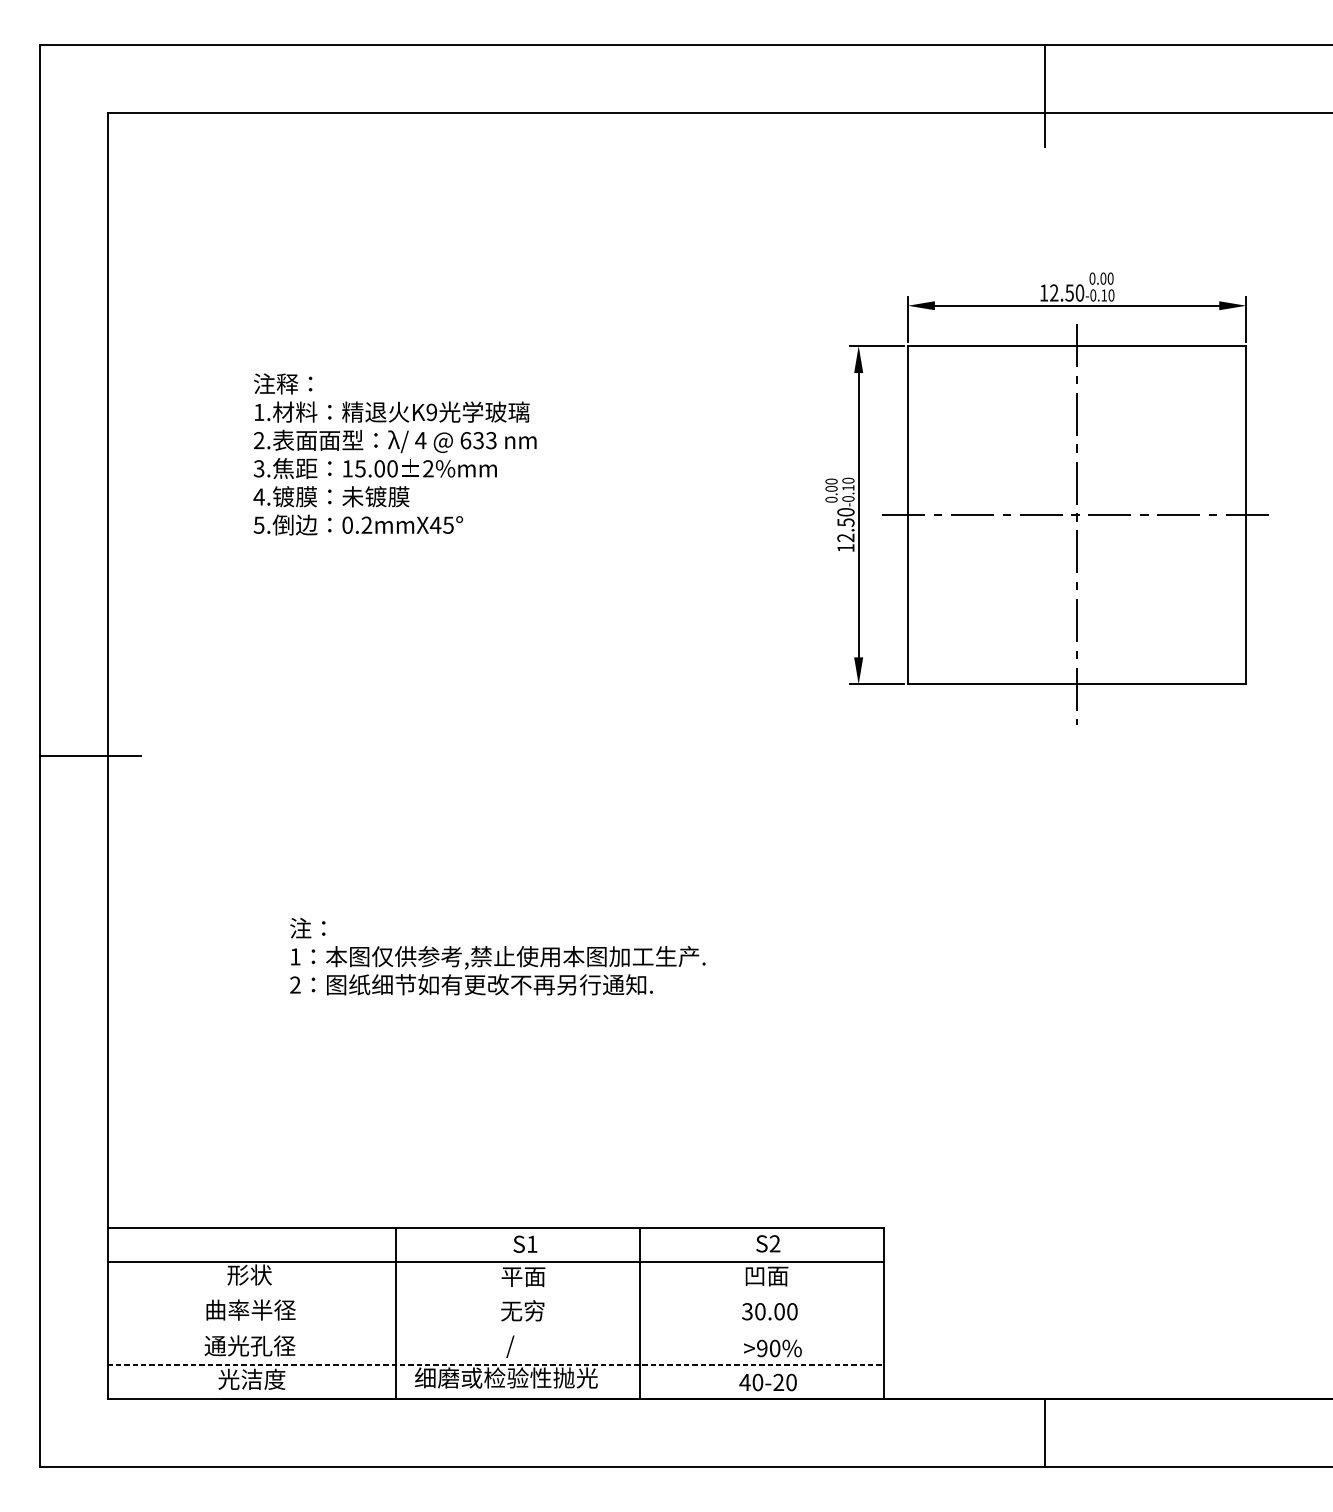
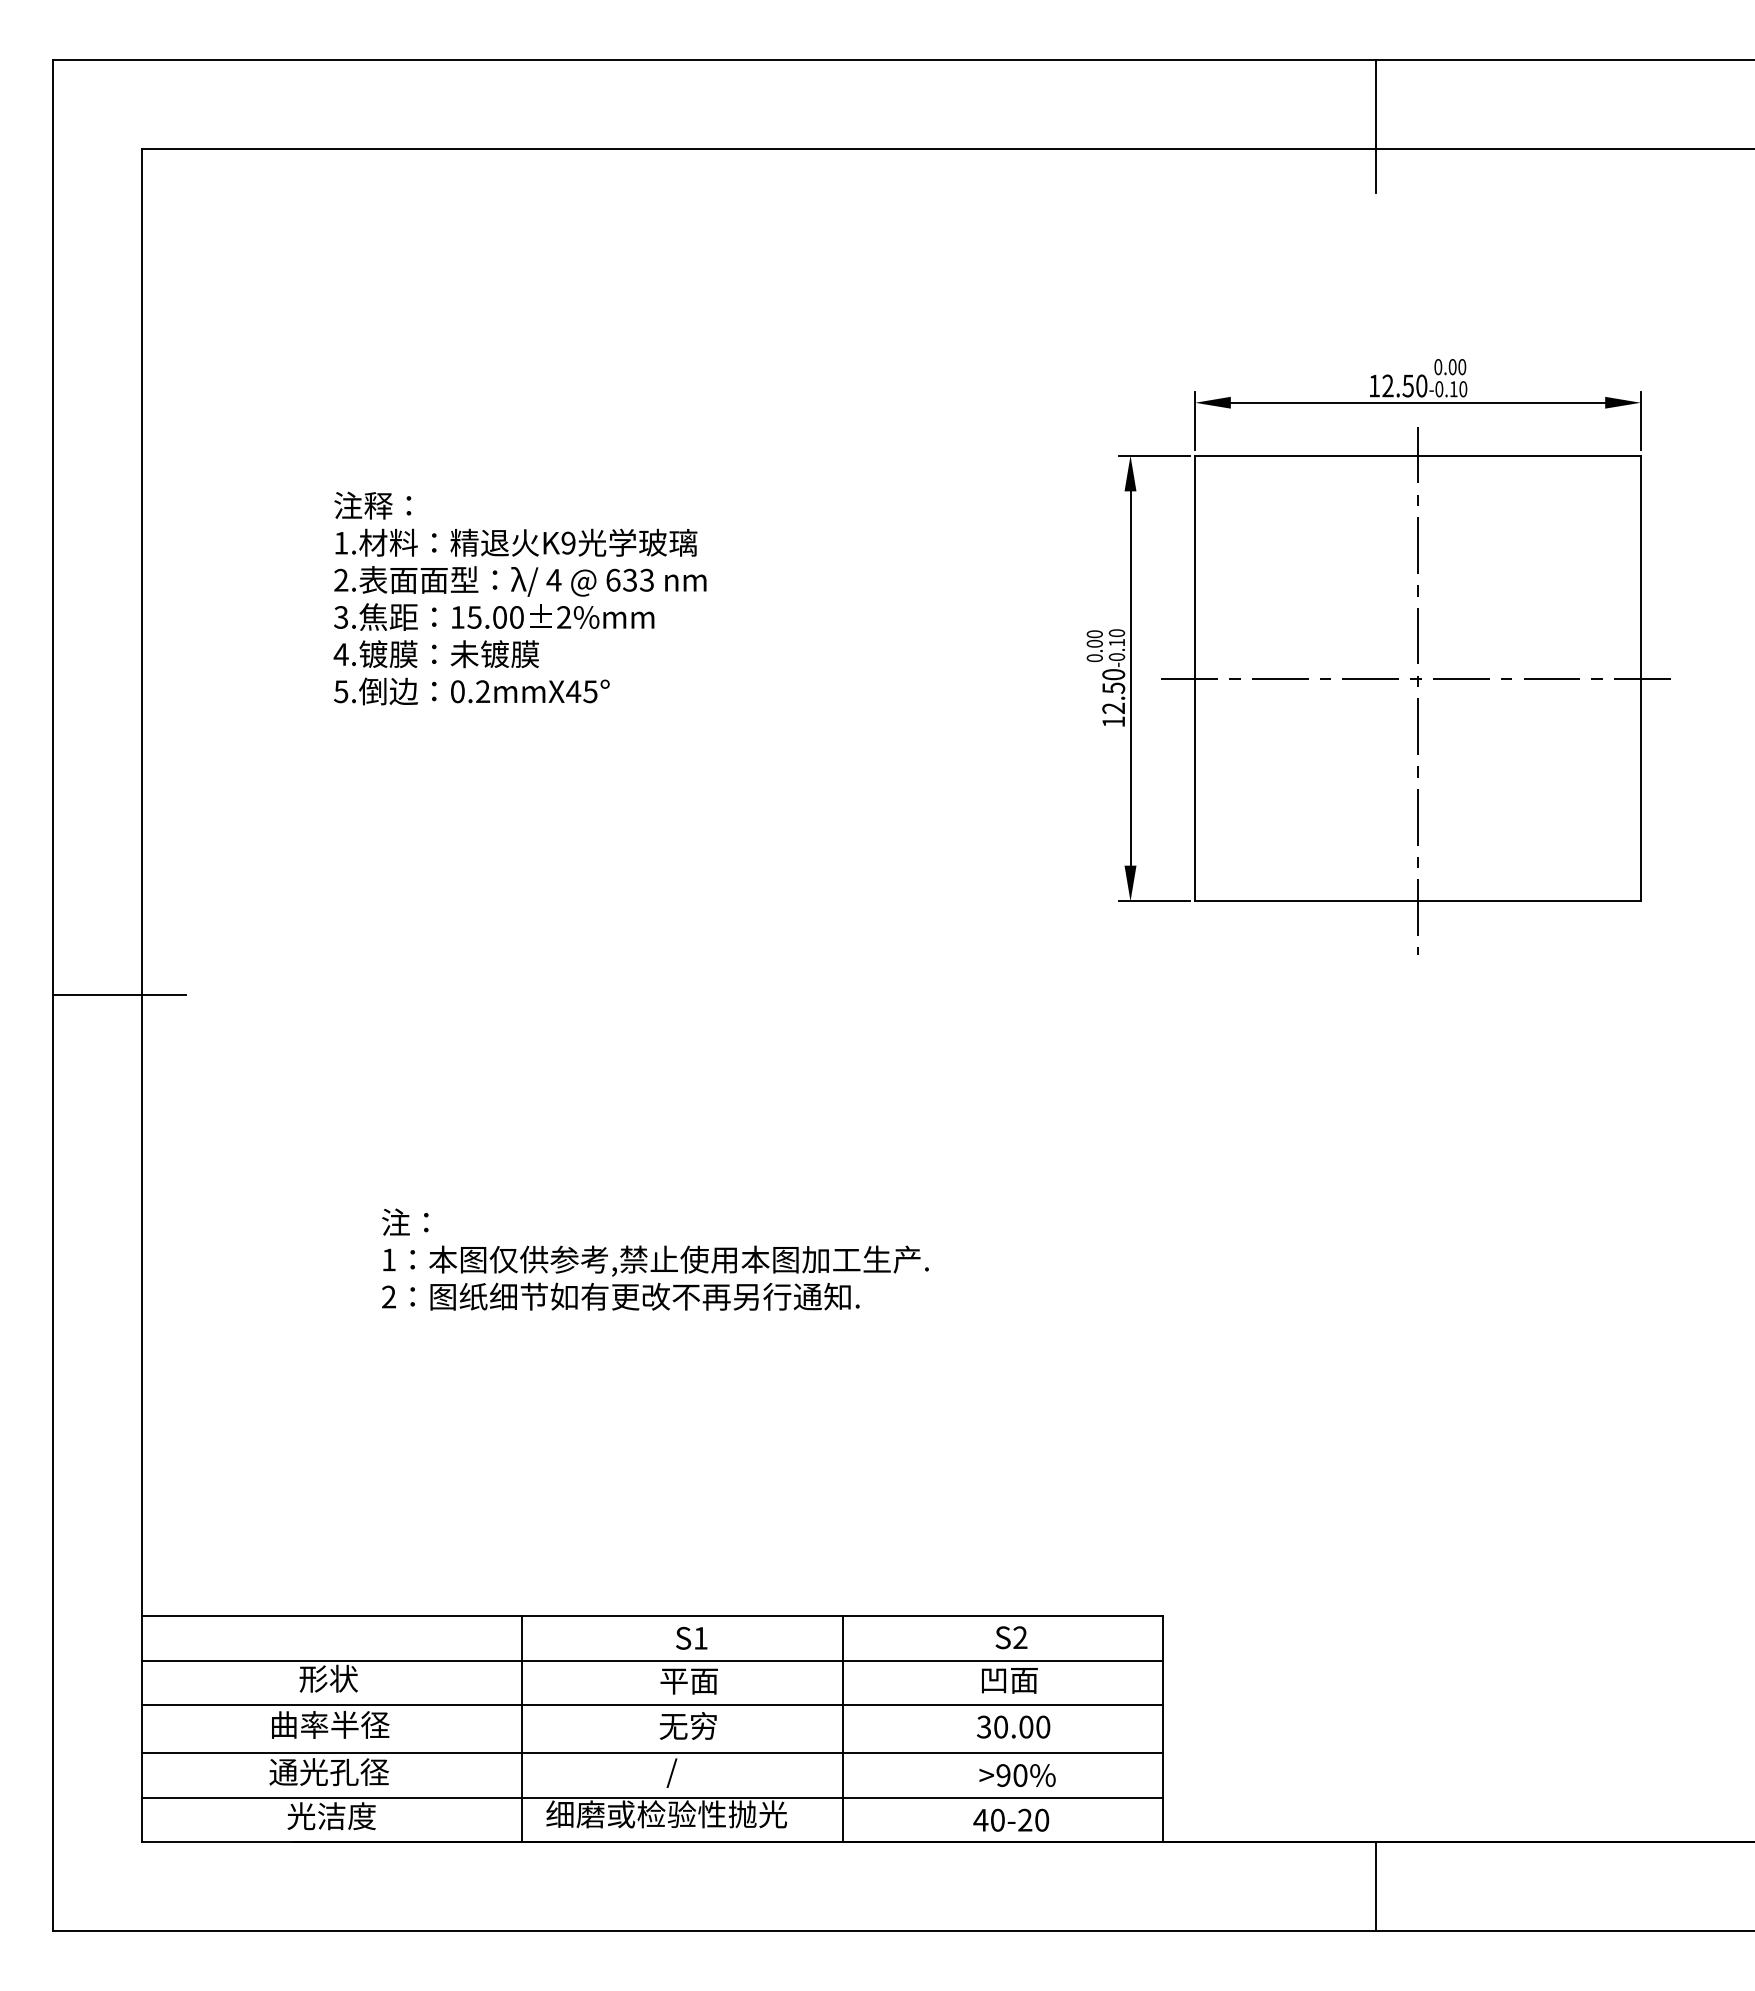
line: (495, 1294) -> (652, 1704), added
line: (495, 1331) -> (652, 1753), added
line: (495, 1365) -> (652, 1797), dashed -> solid

